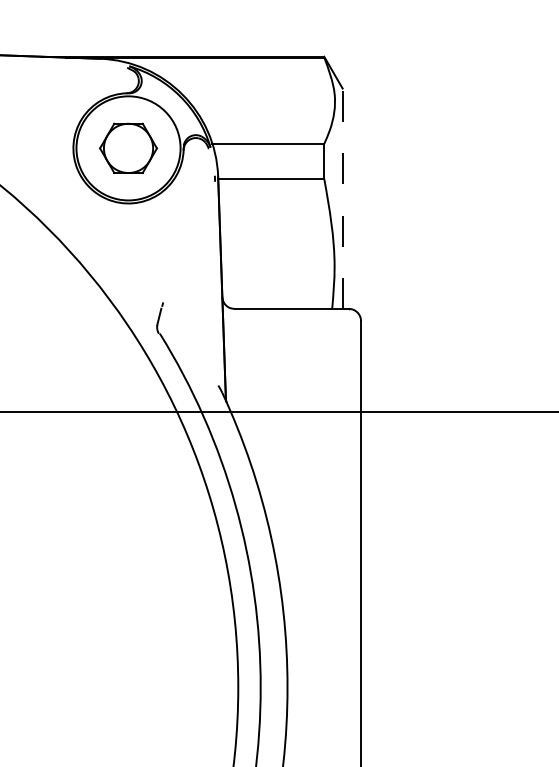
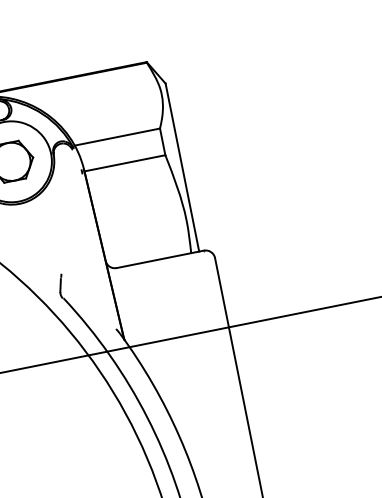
line: (342, 198) -> (182, 167), dashed -> solid

